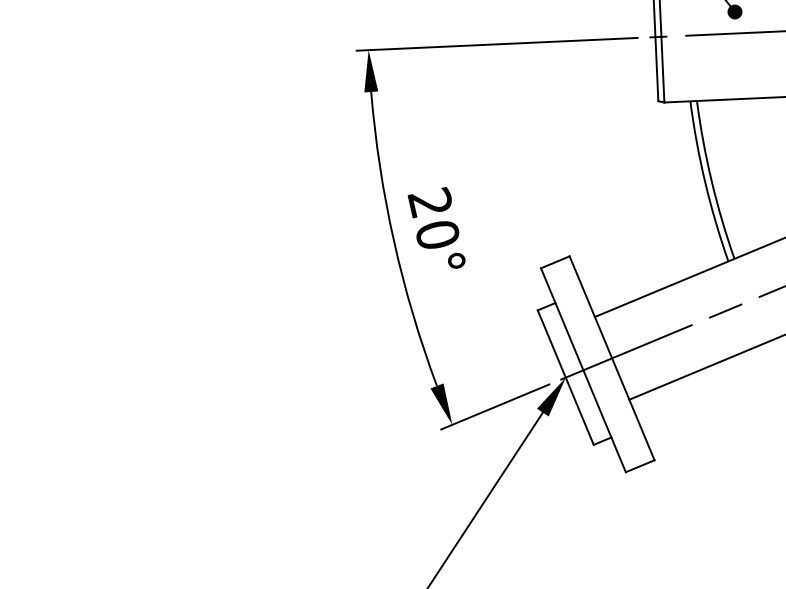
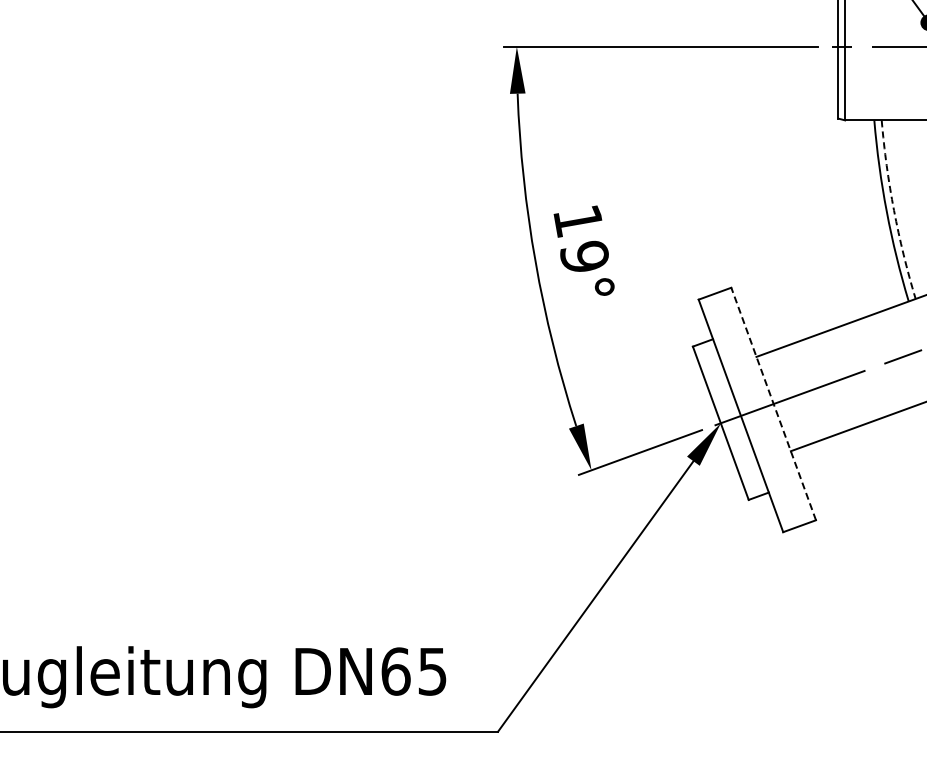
arc: (712, 180) -> (894, 210), solid -> dashed
text: (433, 217) -> (580, 237), 20° -> 19°
line: (611, 358) -> (773, 404), solid -> dashed

